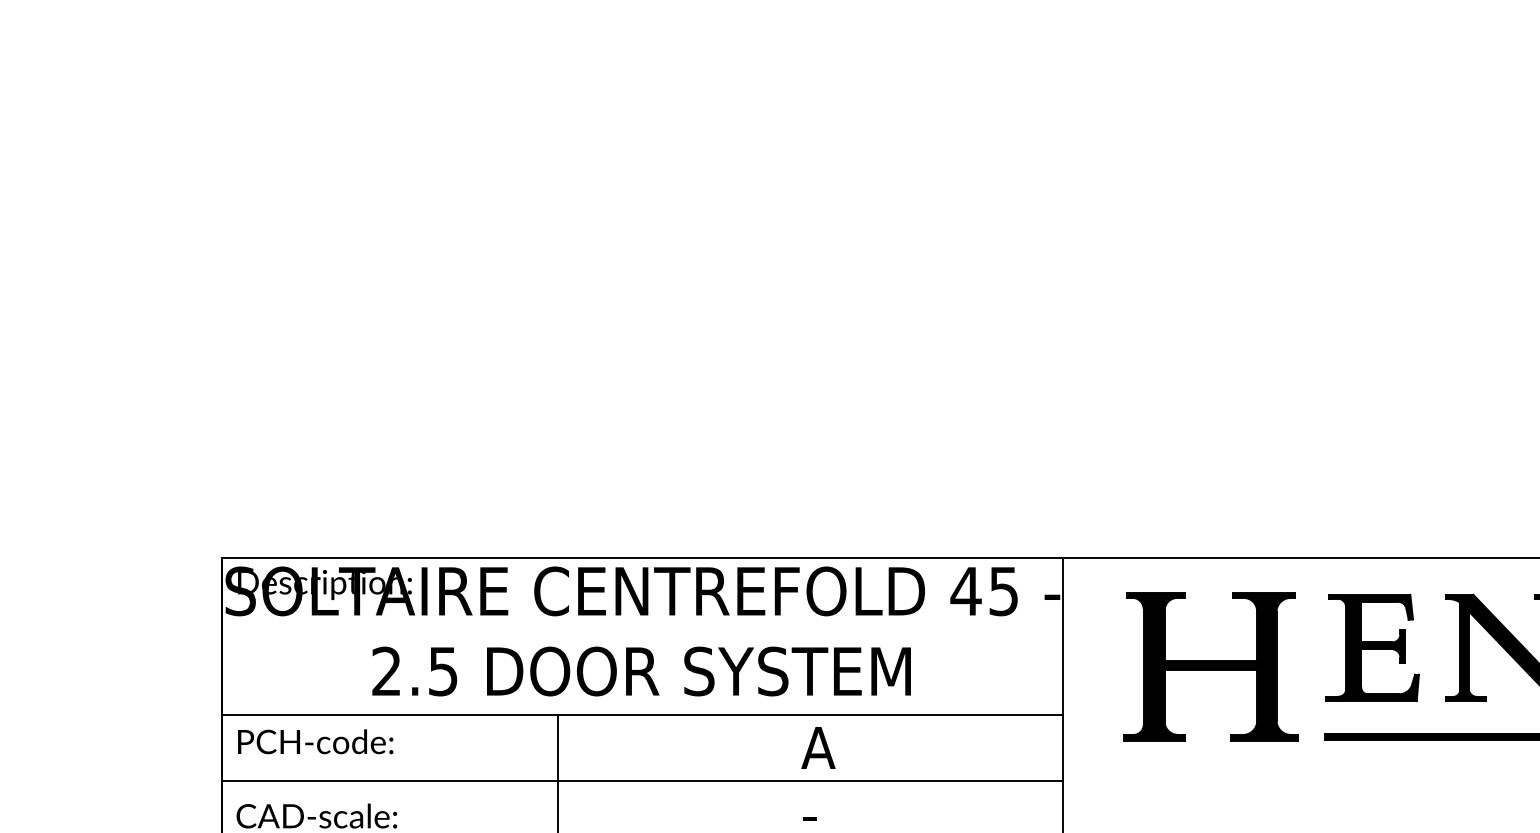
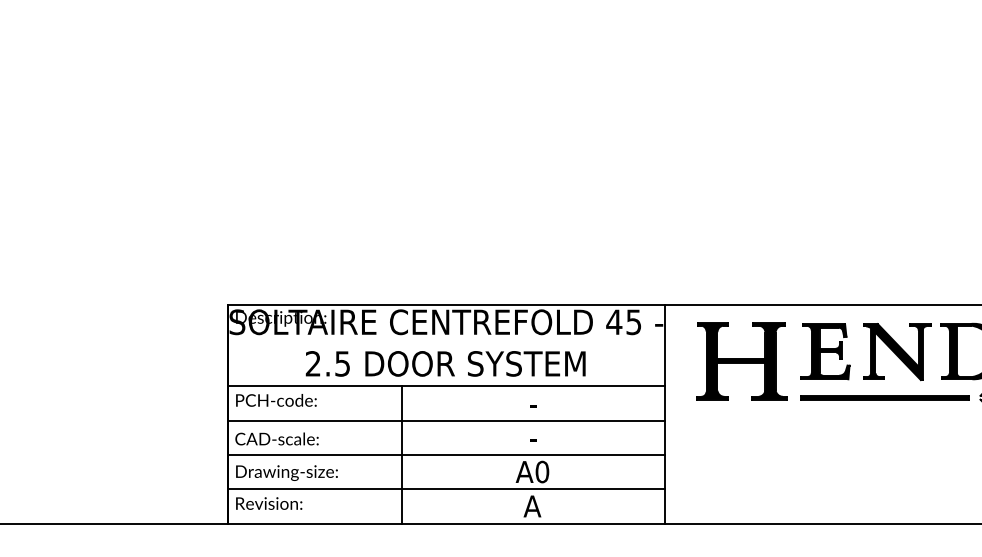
text: (818, 747) -> (537, 403), A -> -

